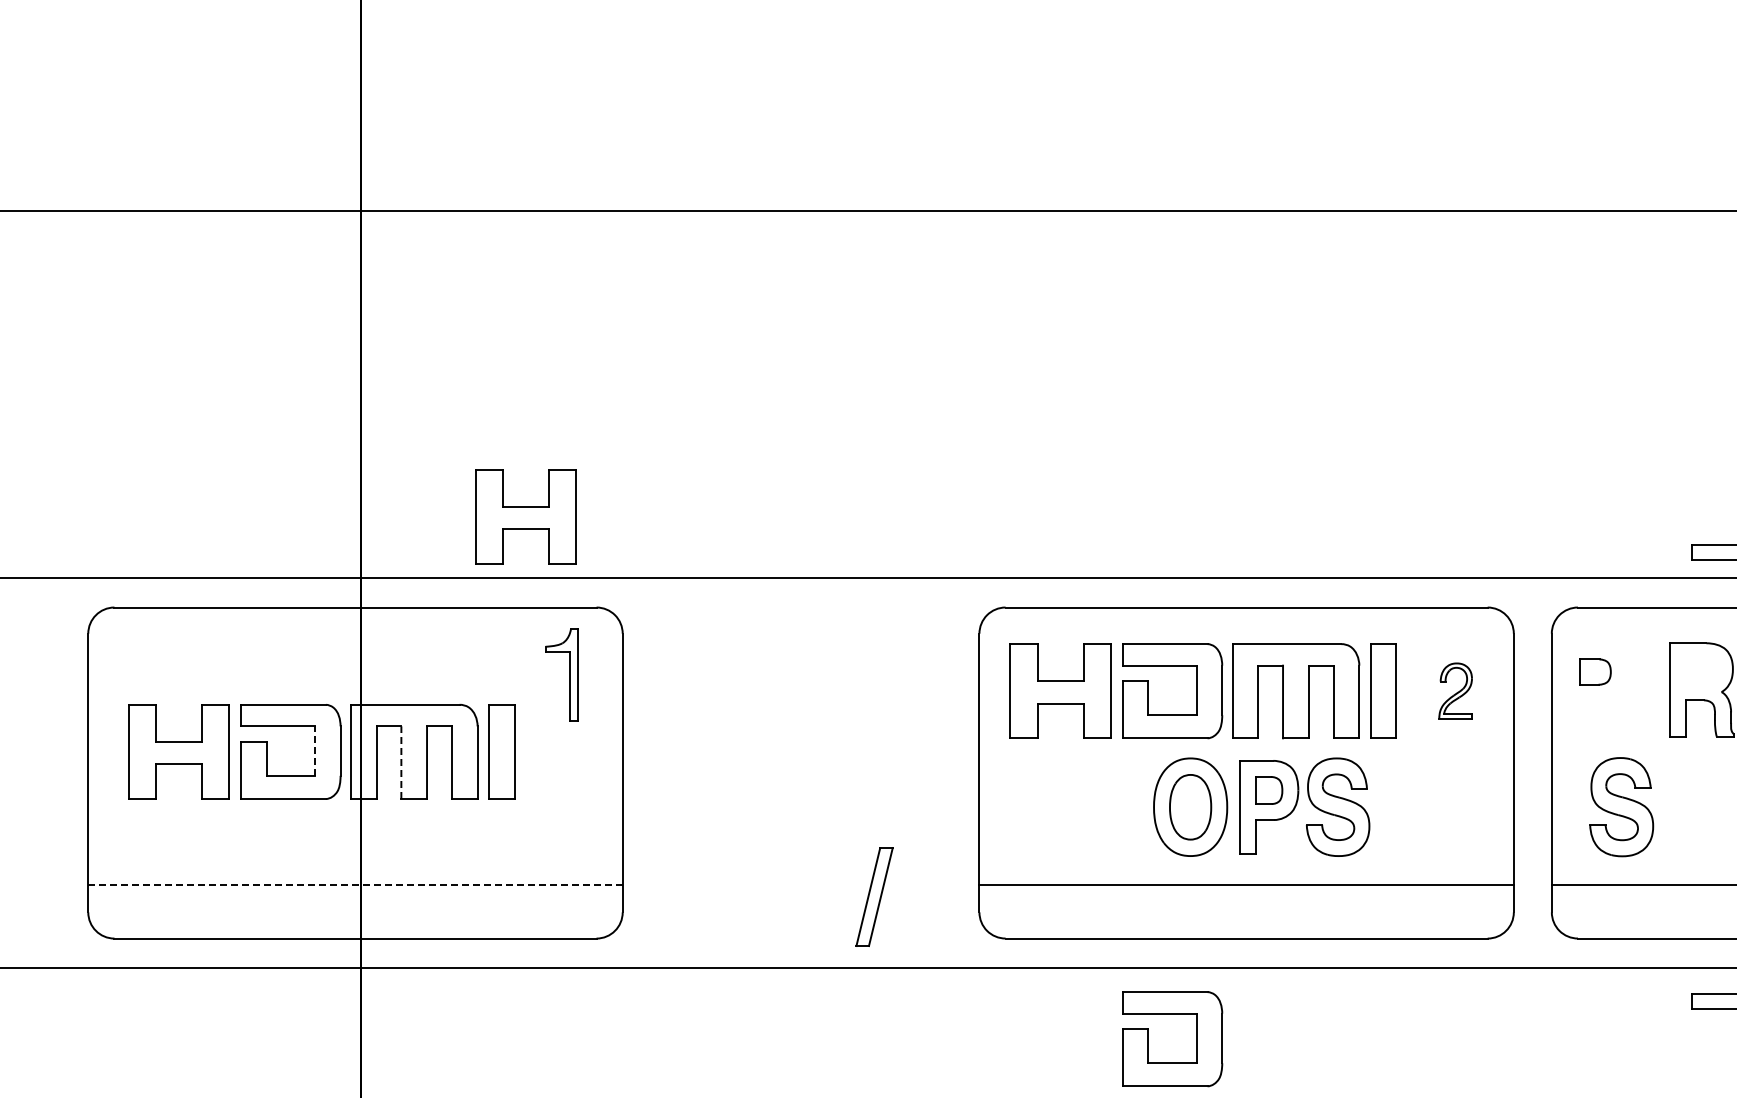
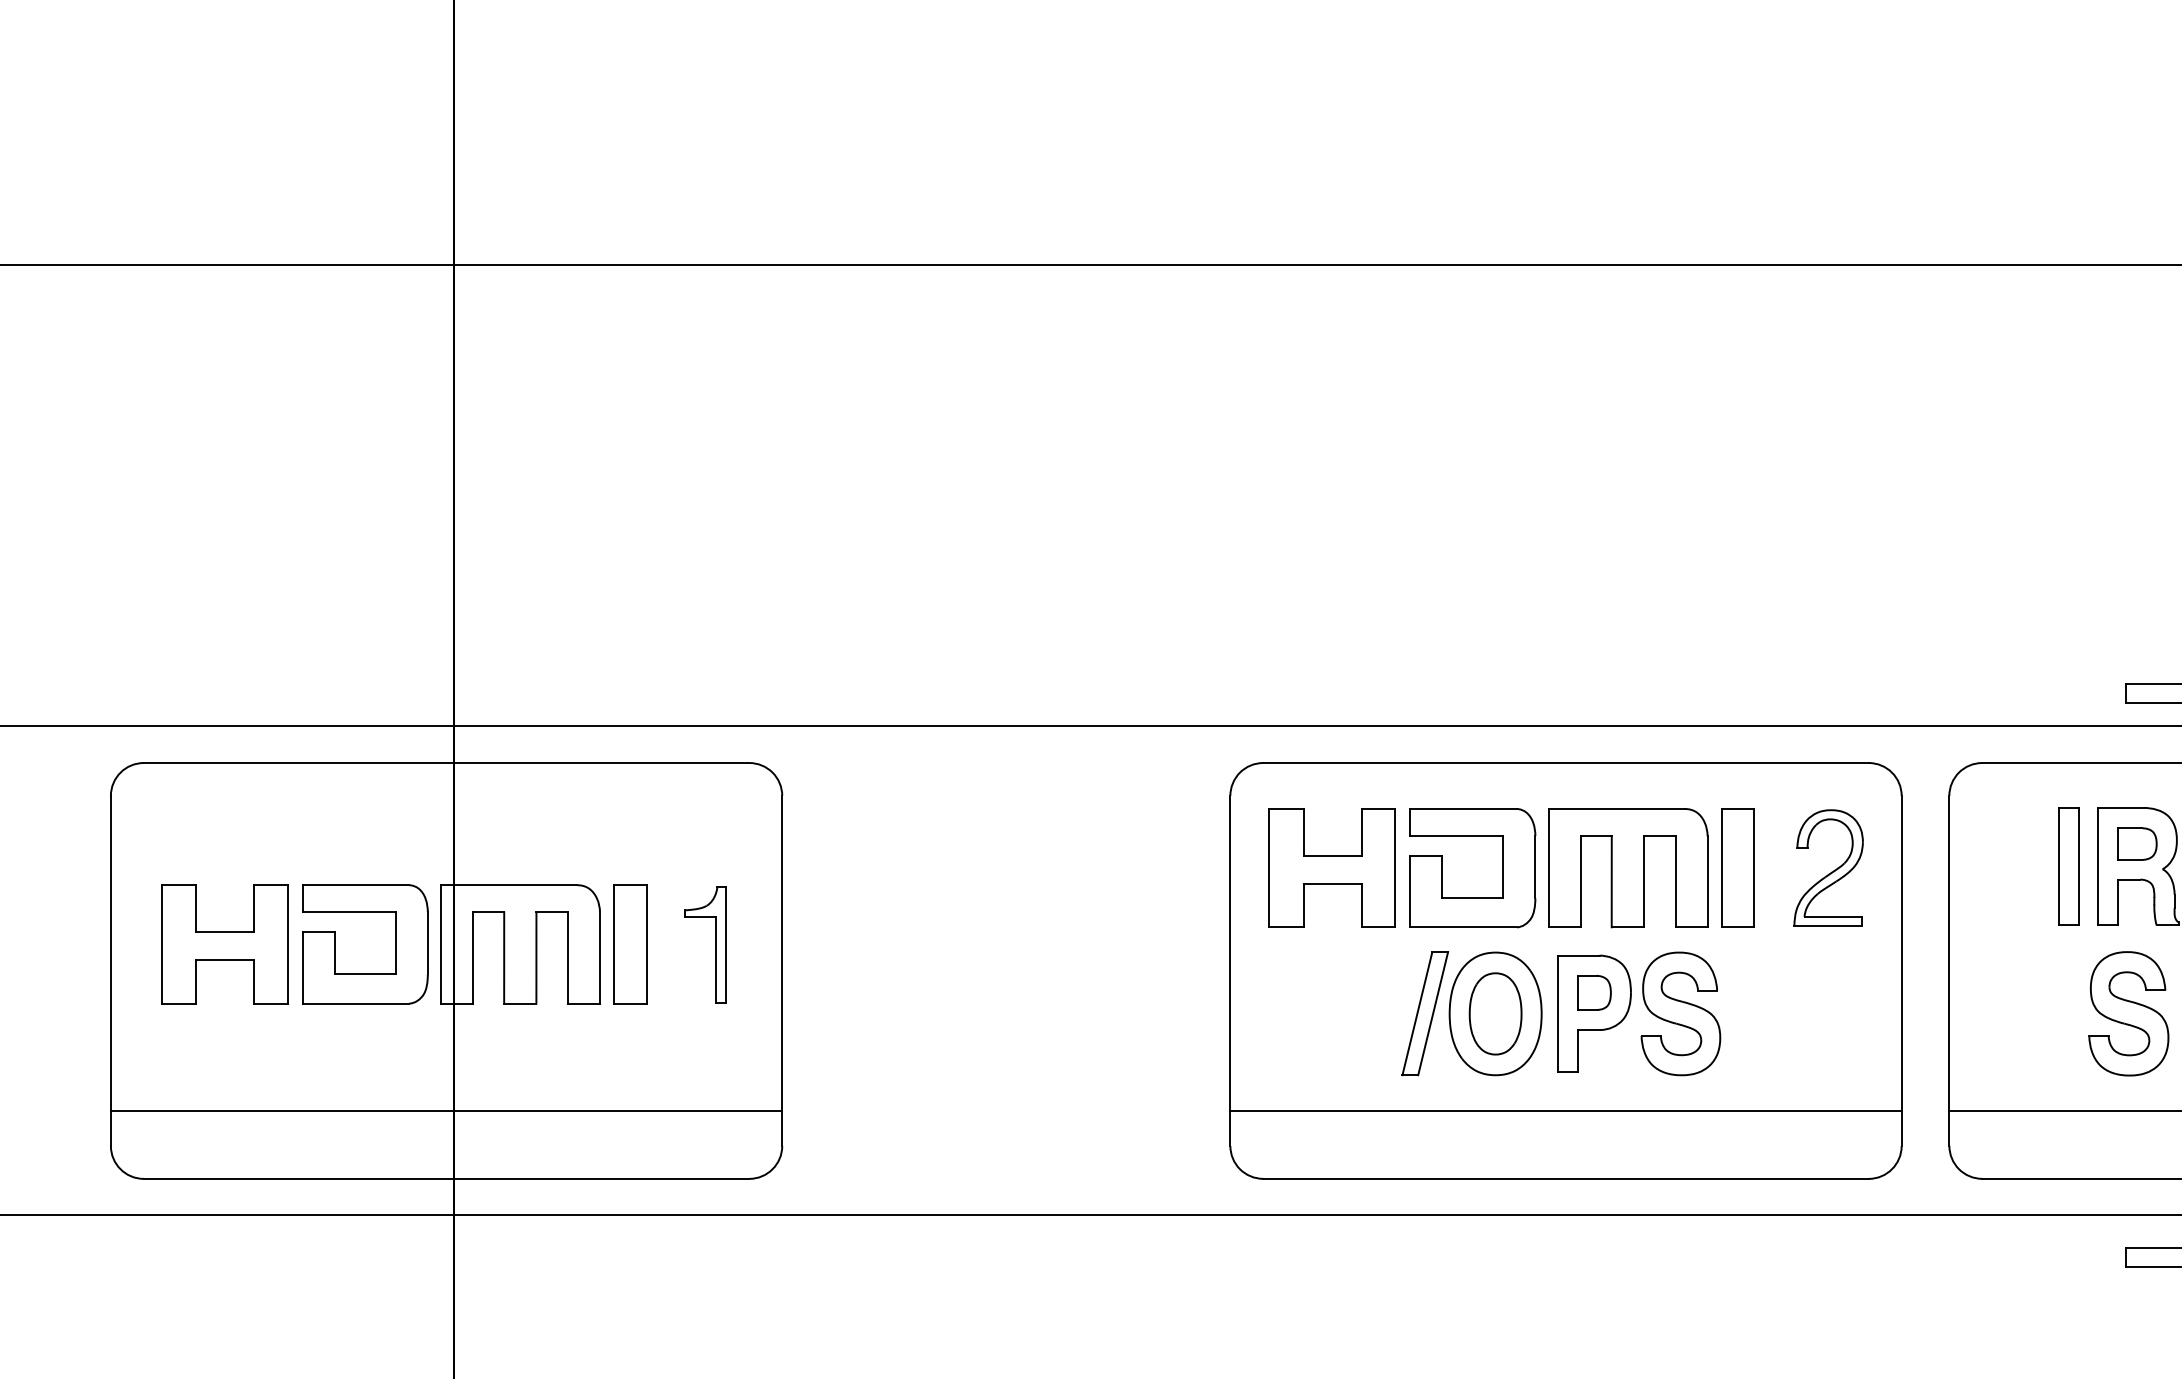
part: (525, 516) -> (660, 648), removed
part: (1595, 671) -> (2137, 843), moved
part: (569, 674) -> (715, 945), moved
part: (1646, 689) -> (2068, 865), added
part: (1455, 690) -> (1828, 867), size x1.67
line: (314, 751) -> (395, 943), dashed -> solid
line: (401, 762) -> (504, 957), dashed -> solid
part: (1621, 807) -> (2128, 1014), moved
line: (355, 884) -> (446, 1110), dashed -> solid
part: (874, 896) -> (1425, 1012), moved
part: (1172, 1062) -> (1472, 1334), removed

